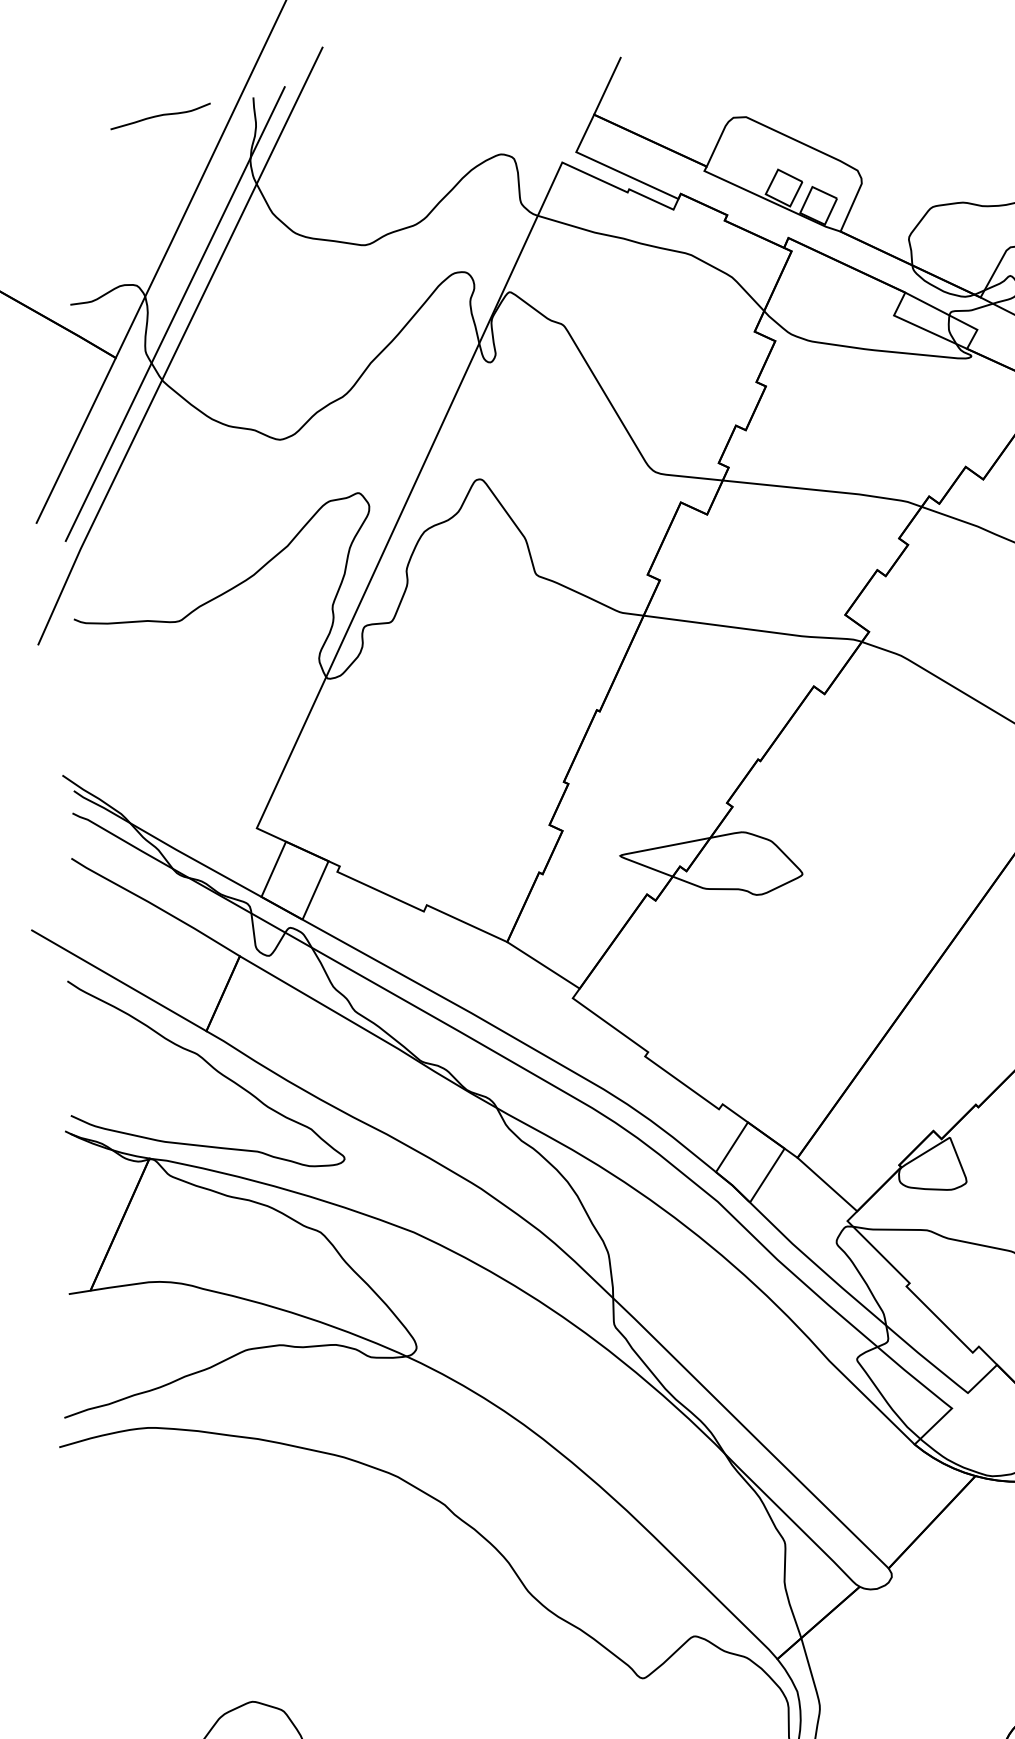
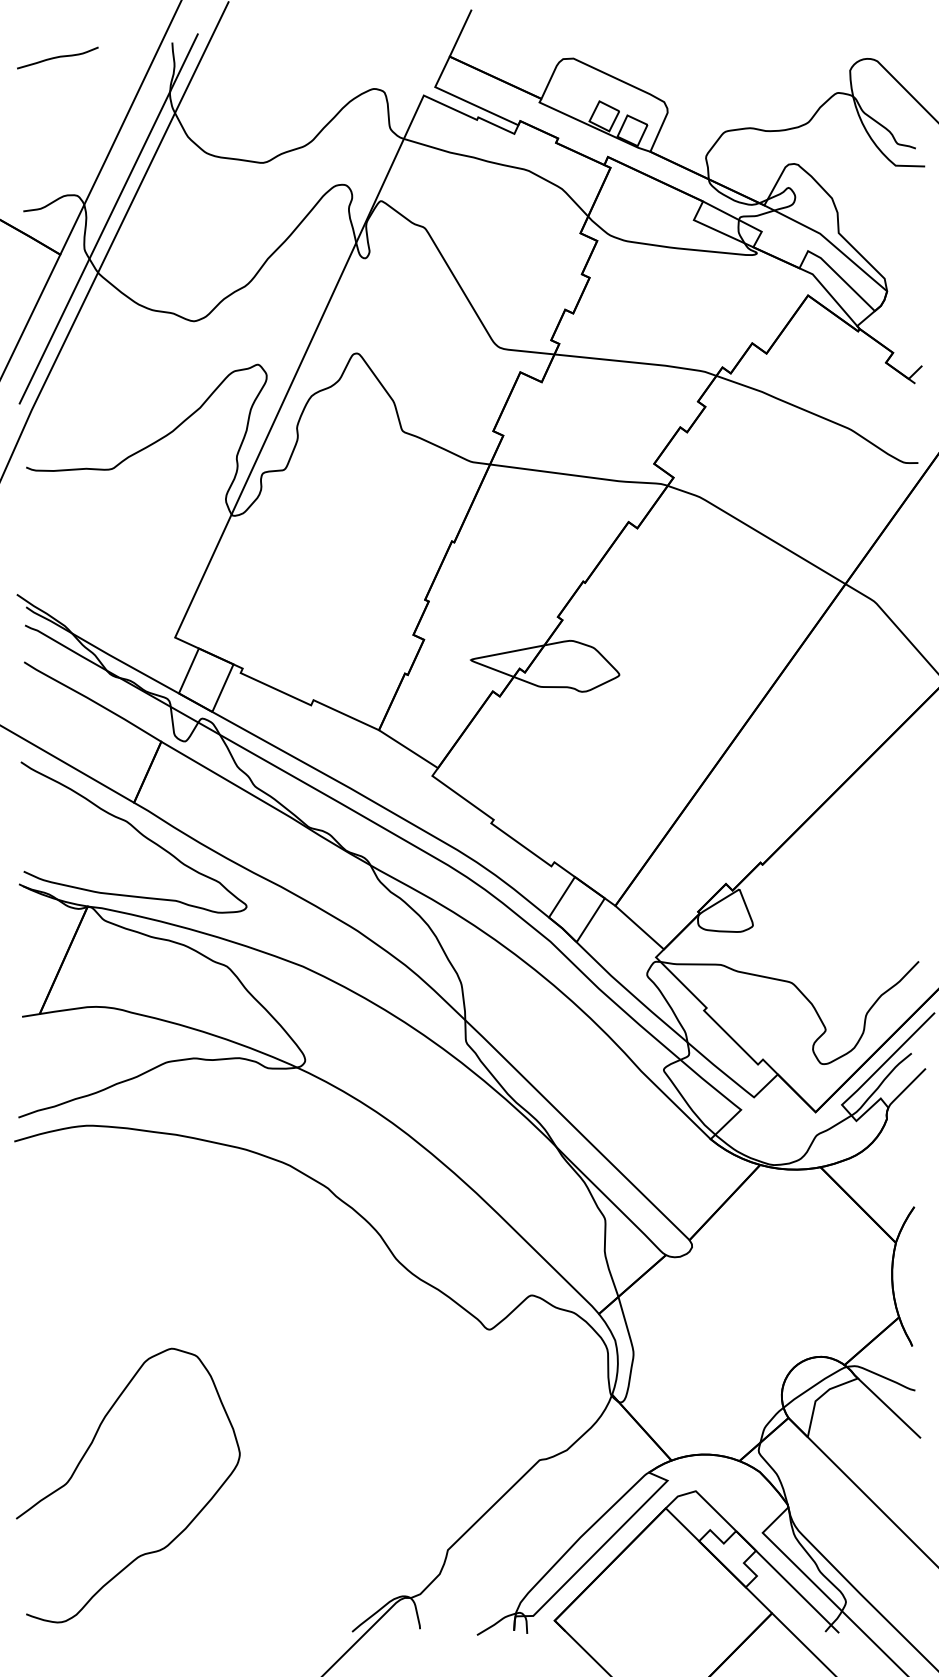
curve: (160, 115) -> (57, 57), moved

